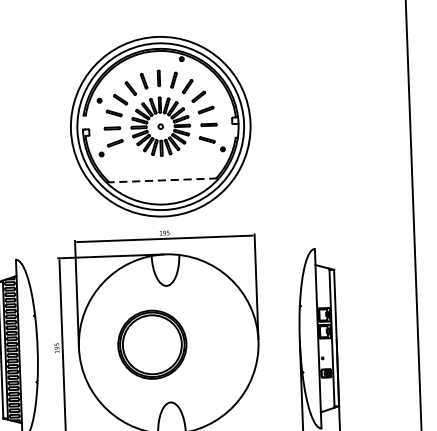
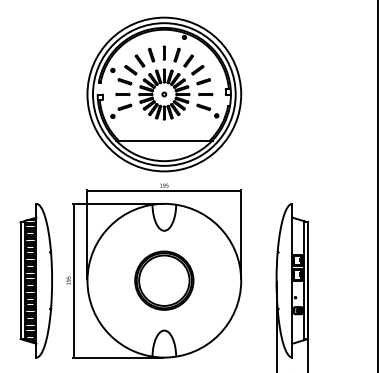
line: (162, 180) -> (164, 140), dashed -> solid
part: (152, 344) -> (164, 280), moved

